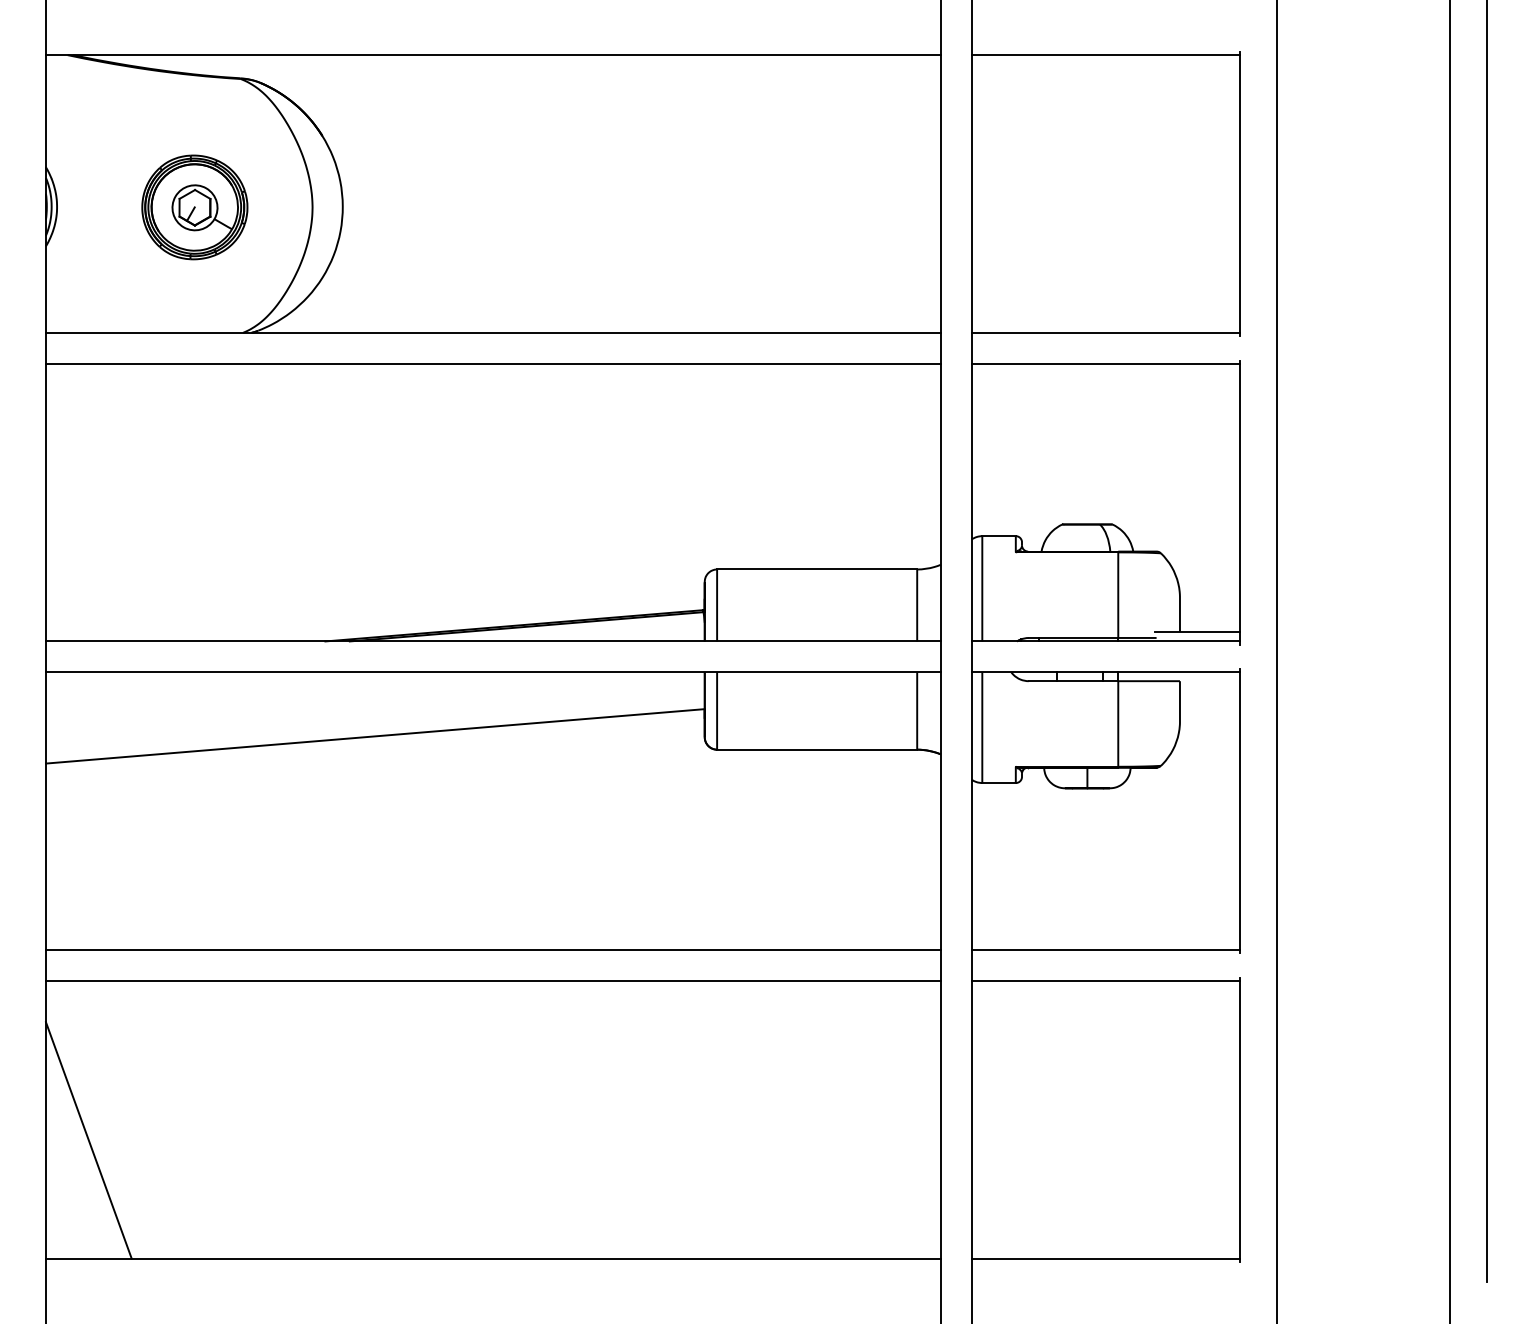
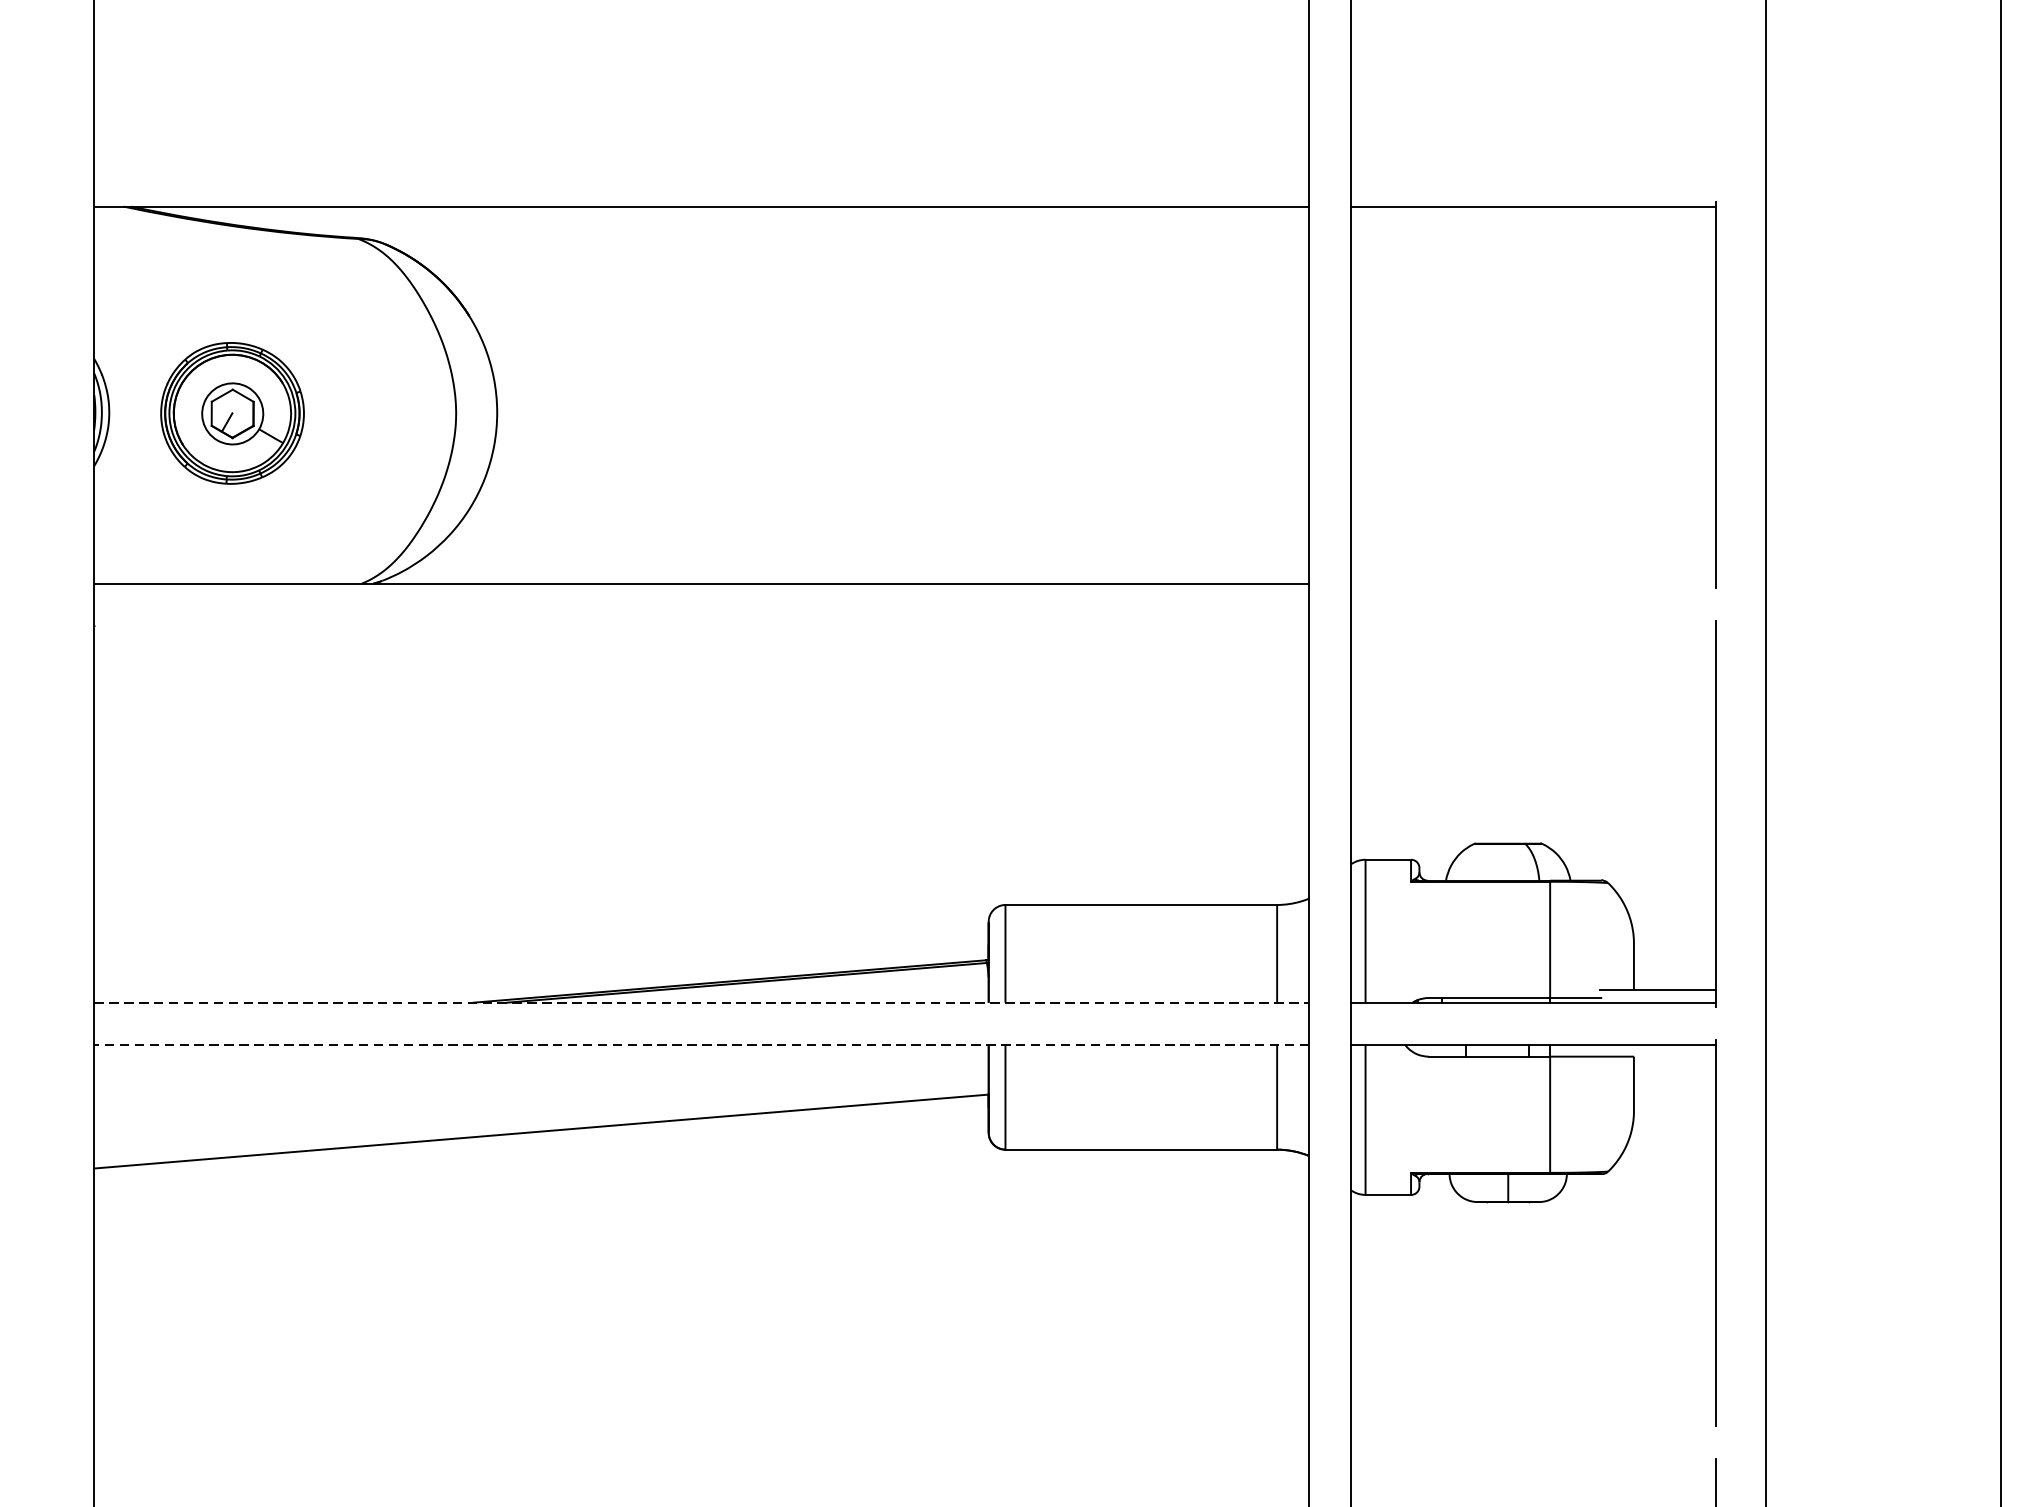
part: (194, 207) -> (232, 413), moved
line: (1105, 332) -> (1532, 583), removed
line: (492, 363) -> (700, 625), removed
line: (1105, 363) -> (1532, 625), removed
line: (493, 641) -> (701, 1002), solid -> dashed
line: (492, 672) -> (700, 1044), solid -> dashed
line: (492, 950) -> (700, 1422), removed
line: (1105, 950) -> (1532, 1422), removed
line: (492, 980) -> (700, 1463), removed
line: (1105, 980) -> (1532, 1463), removed

